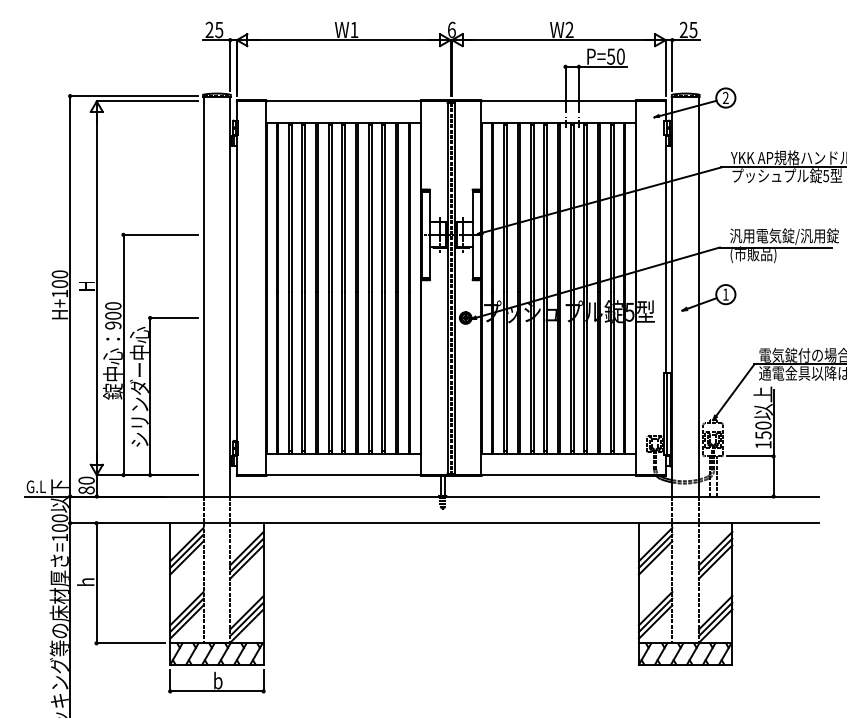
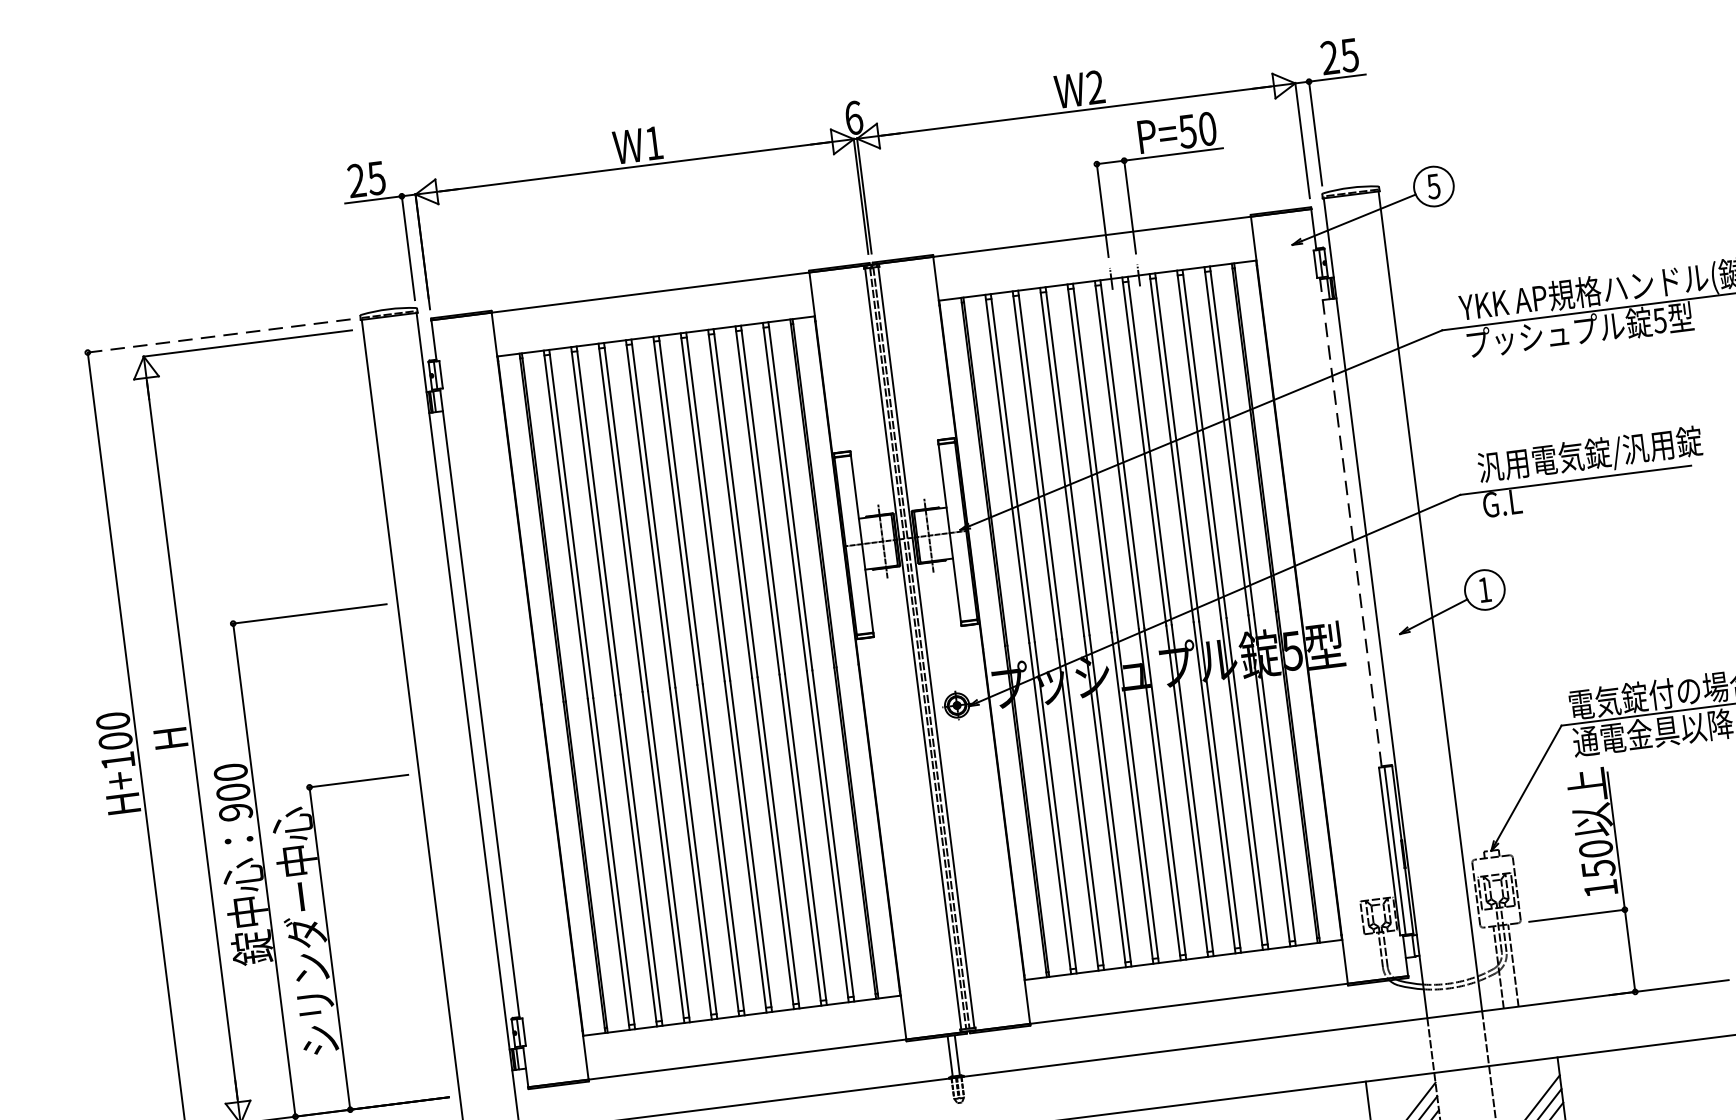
line: (133, 96) -> (217, 336), solid -> dashed
text: (725, 97) -> (1433, 185), 2 -> 5
line: (665, 254) -> (1350, 523), solid -> dashed
text: (753, 254) -> (1531, 500), (市販品) -> G.L

